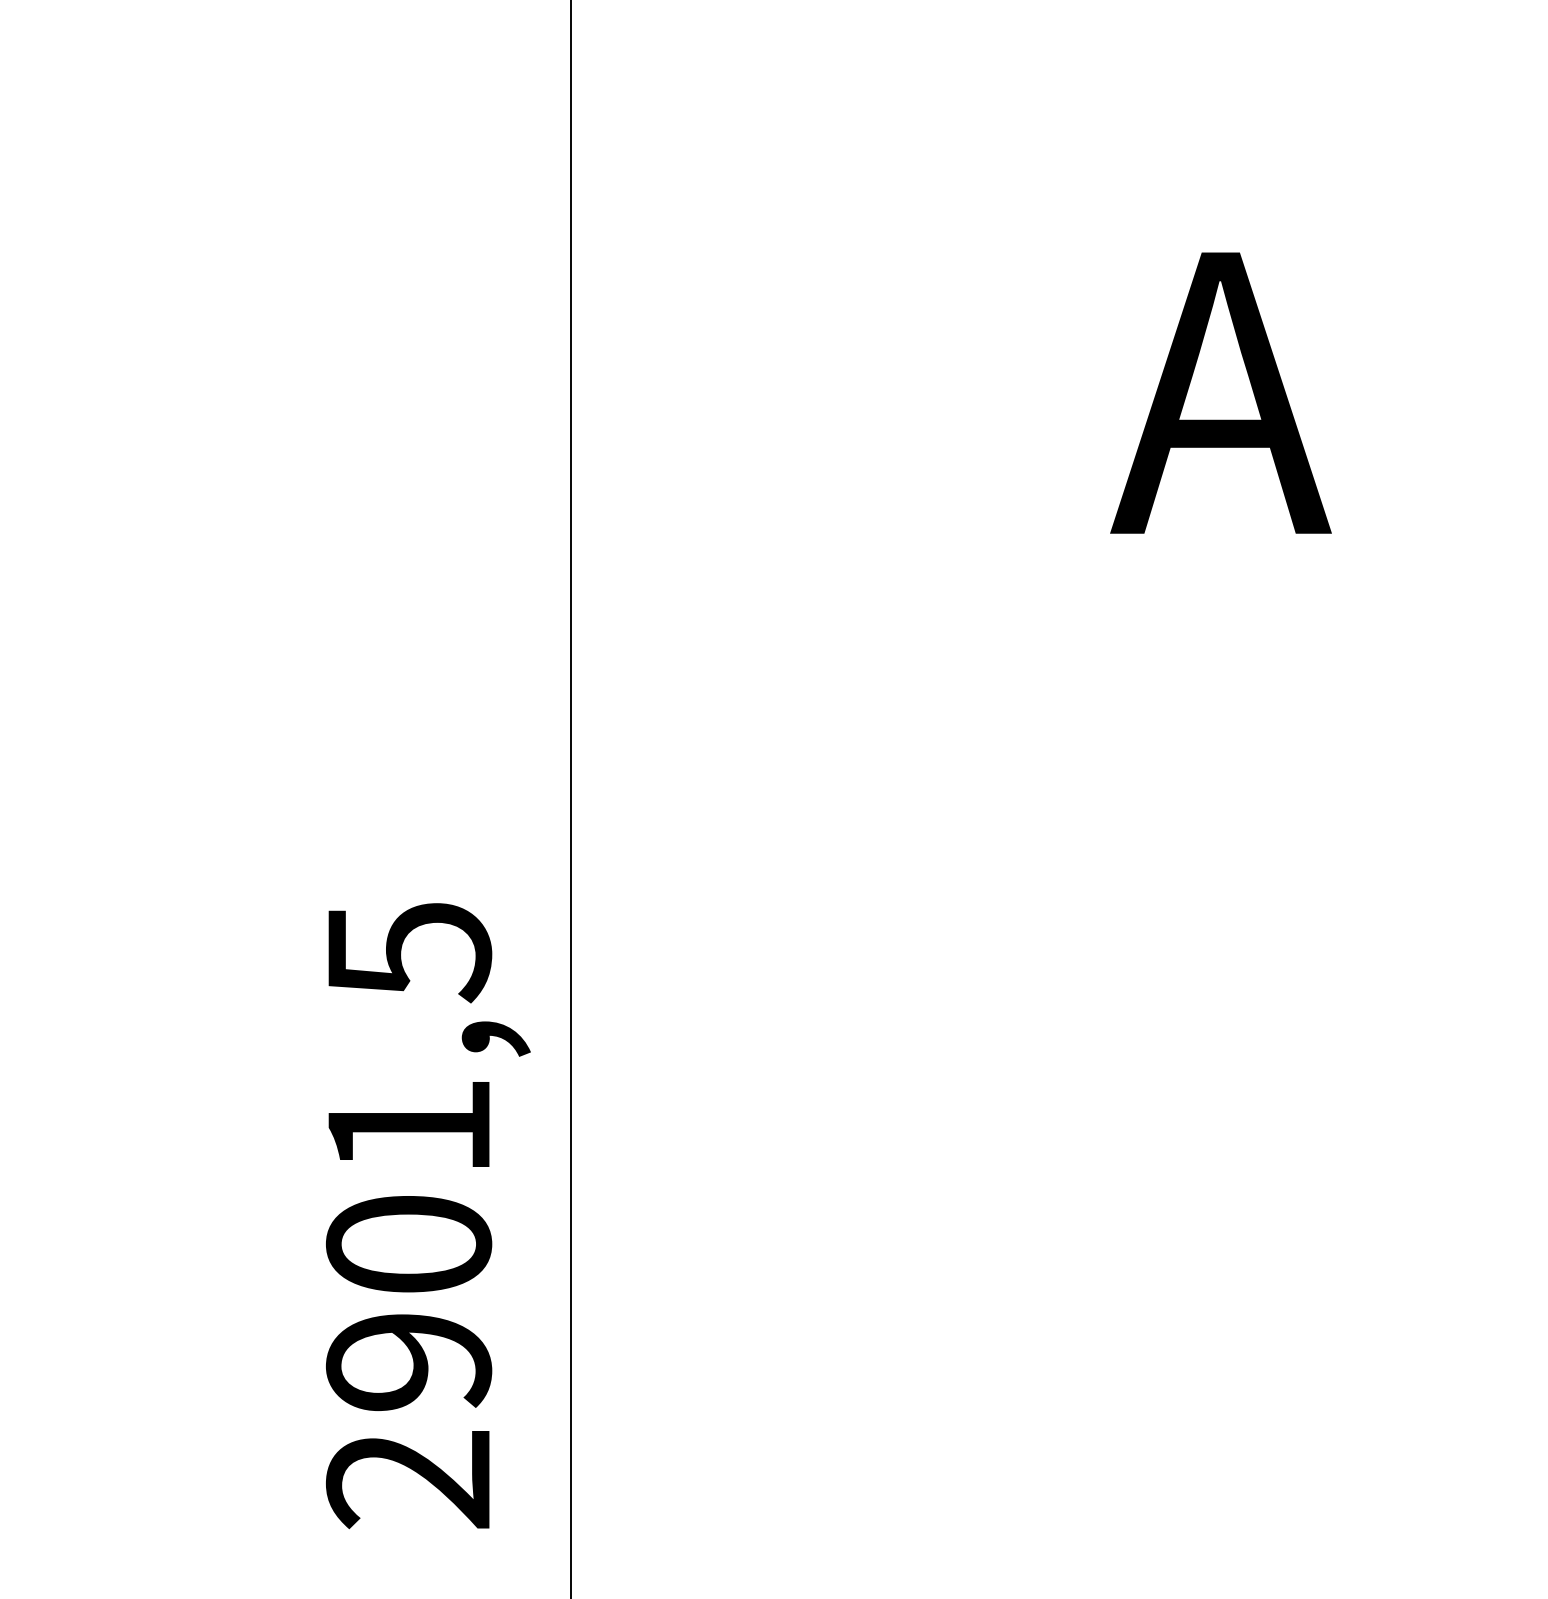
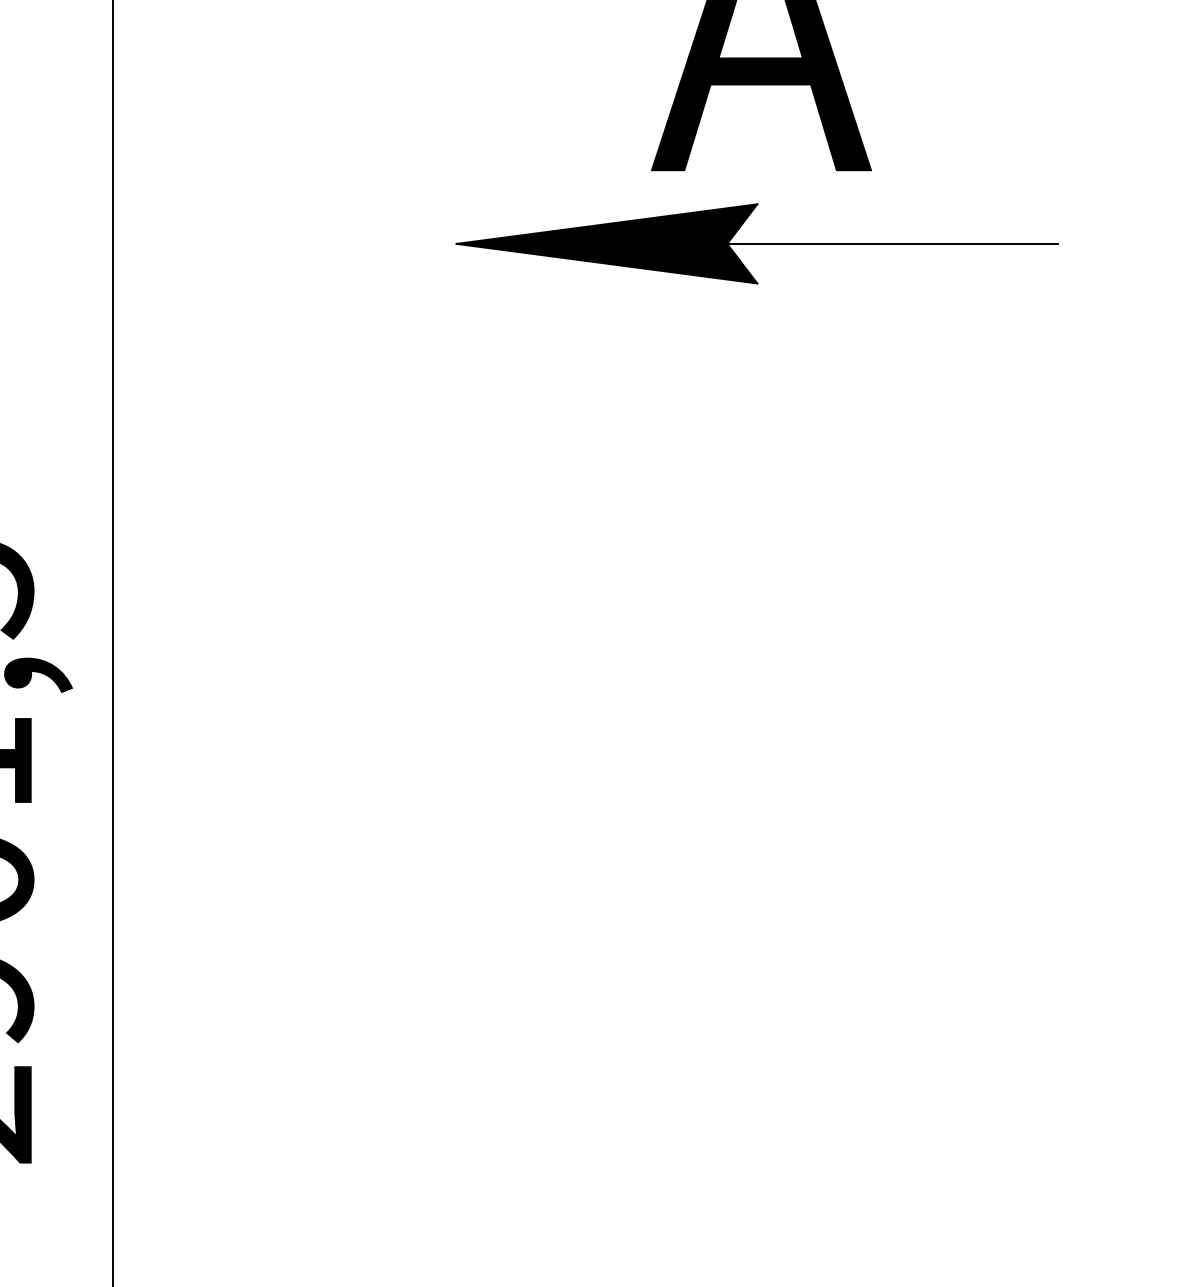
part: (1216, 606) -> (757, 243), added

